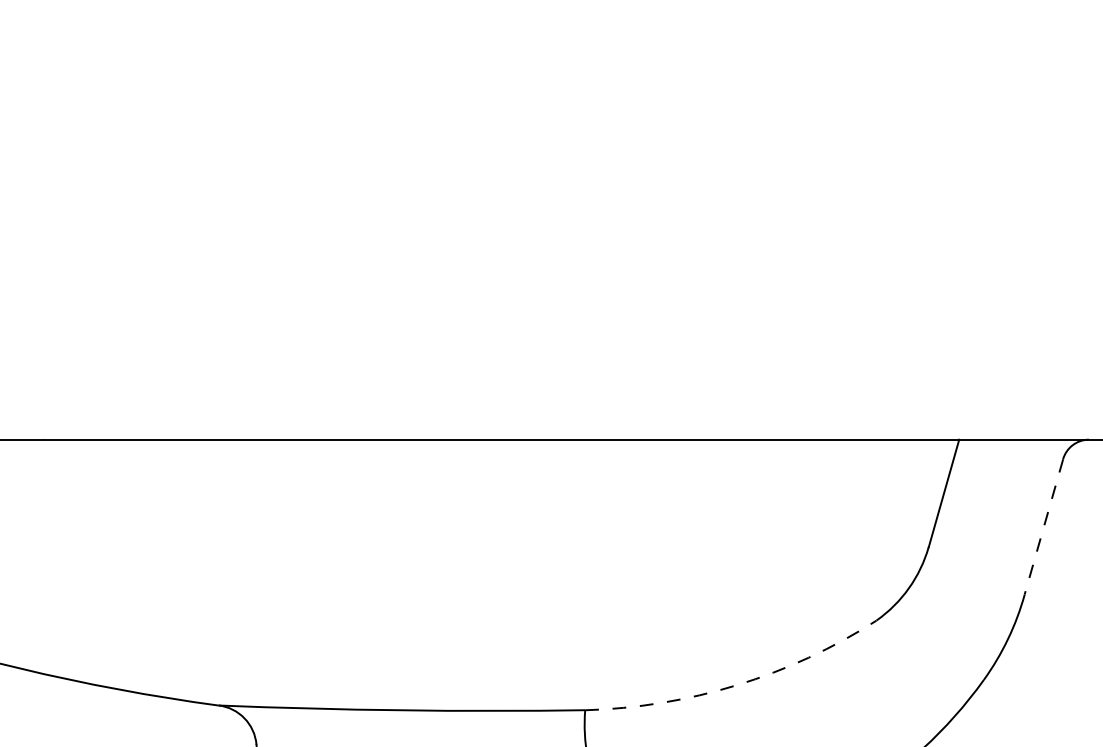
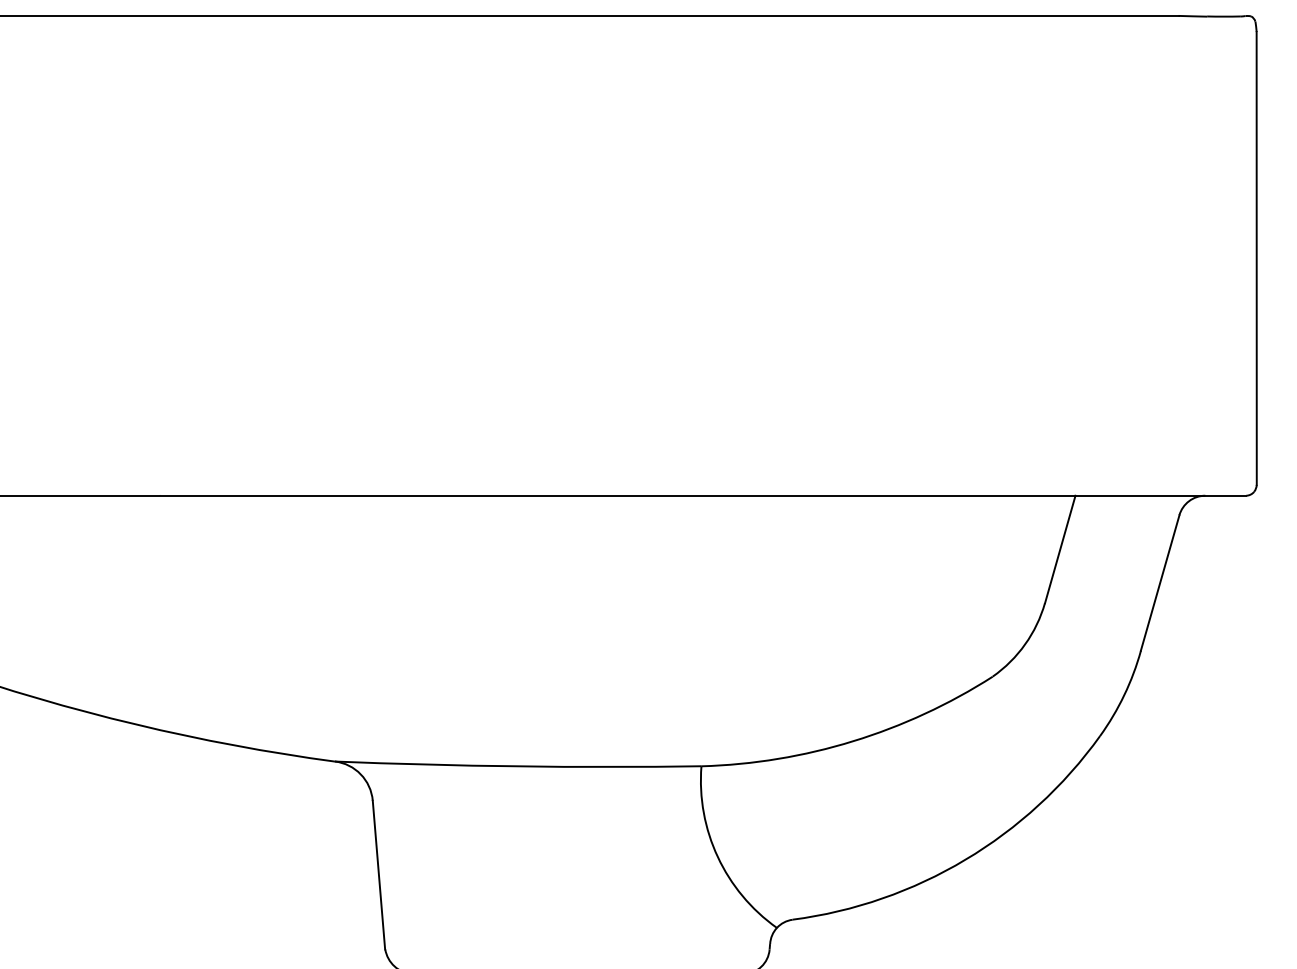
line: (1044, 527) -> (1160, 583), dashed -> solid
arc: (737, 685) -> (853, 741), dashed -> solid

